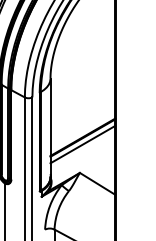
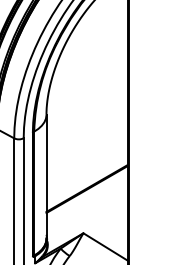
line: (82, 144) -> (86, 197), removed

